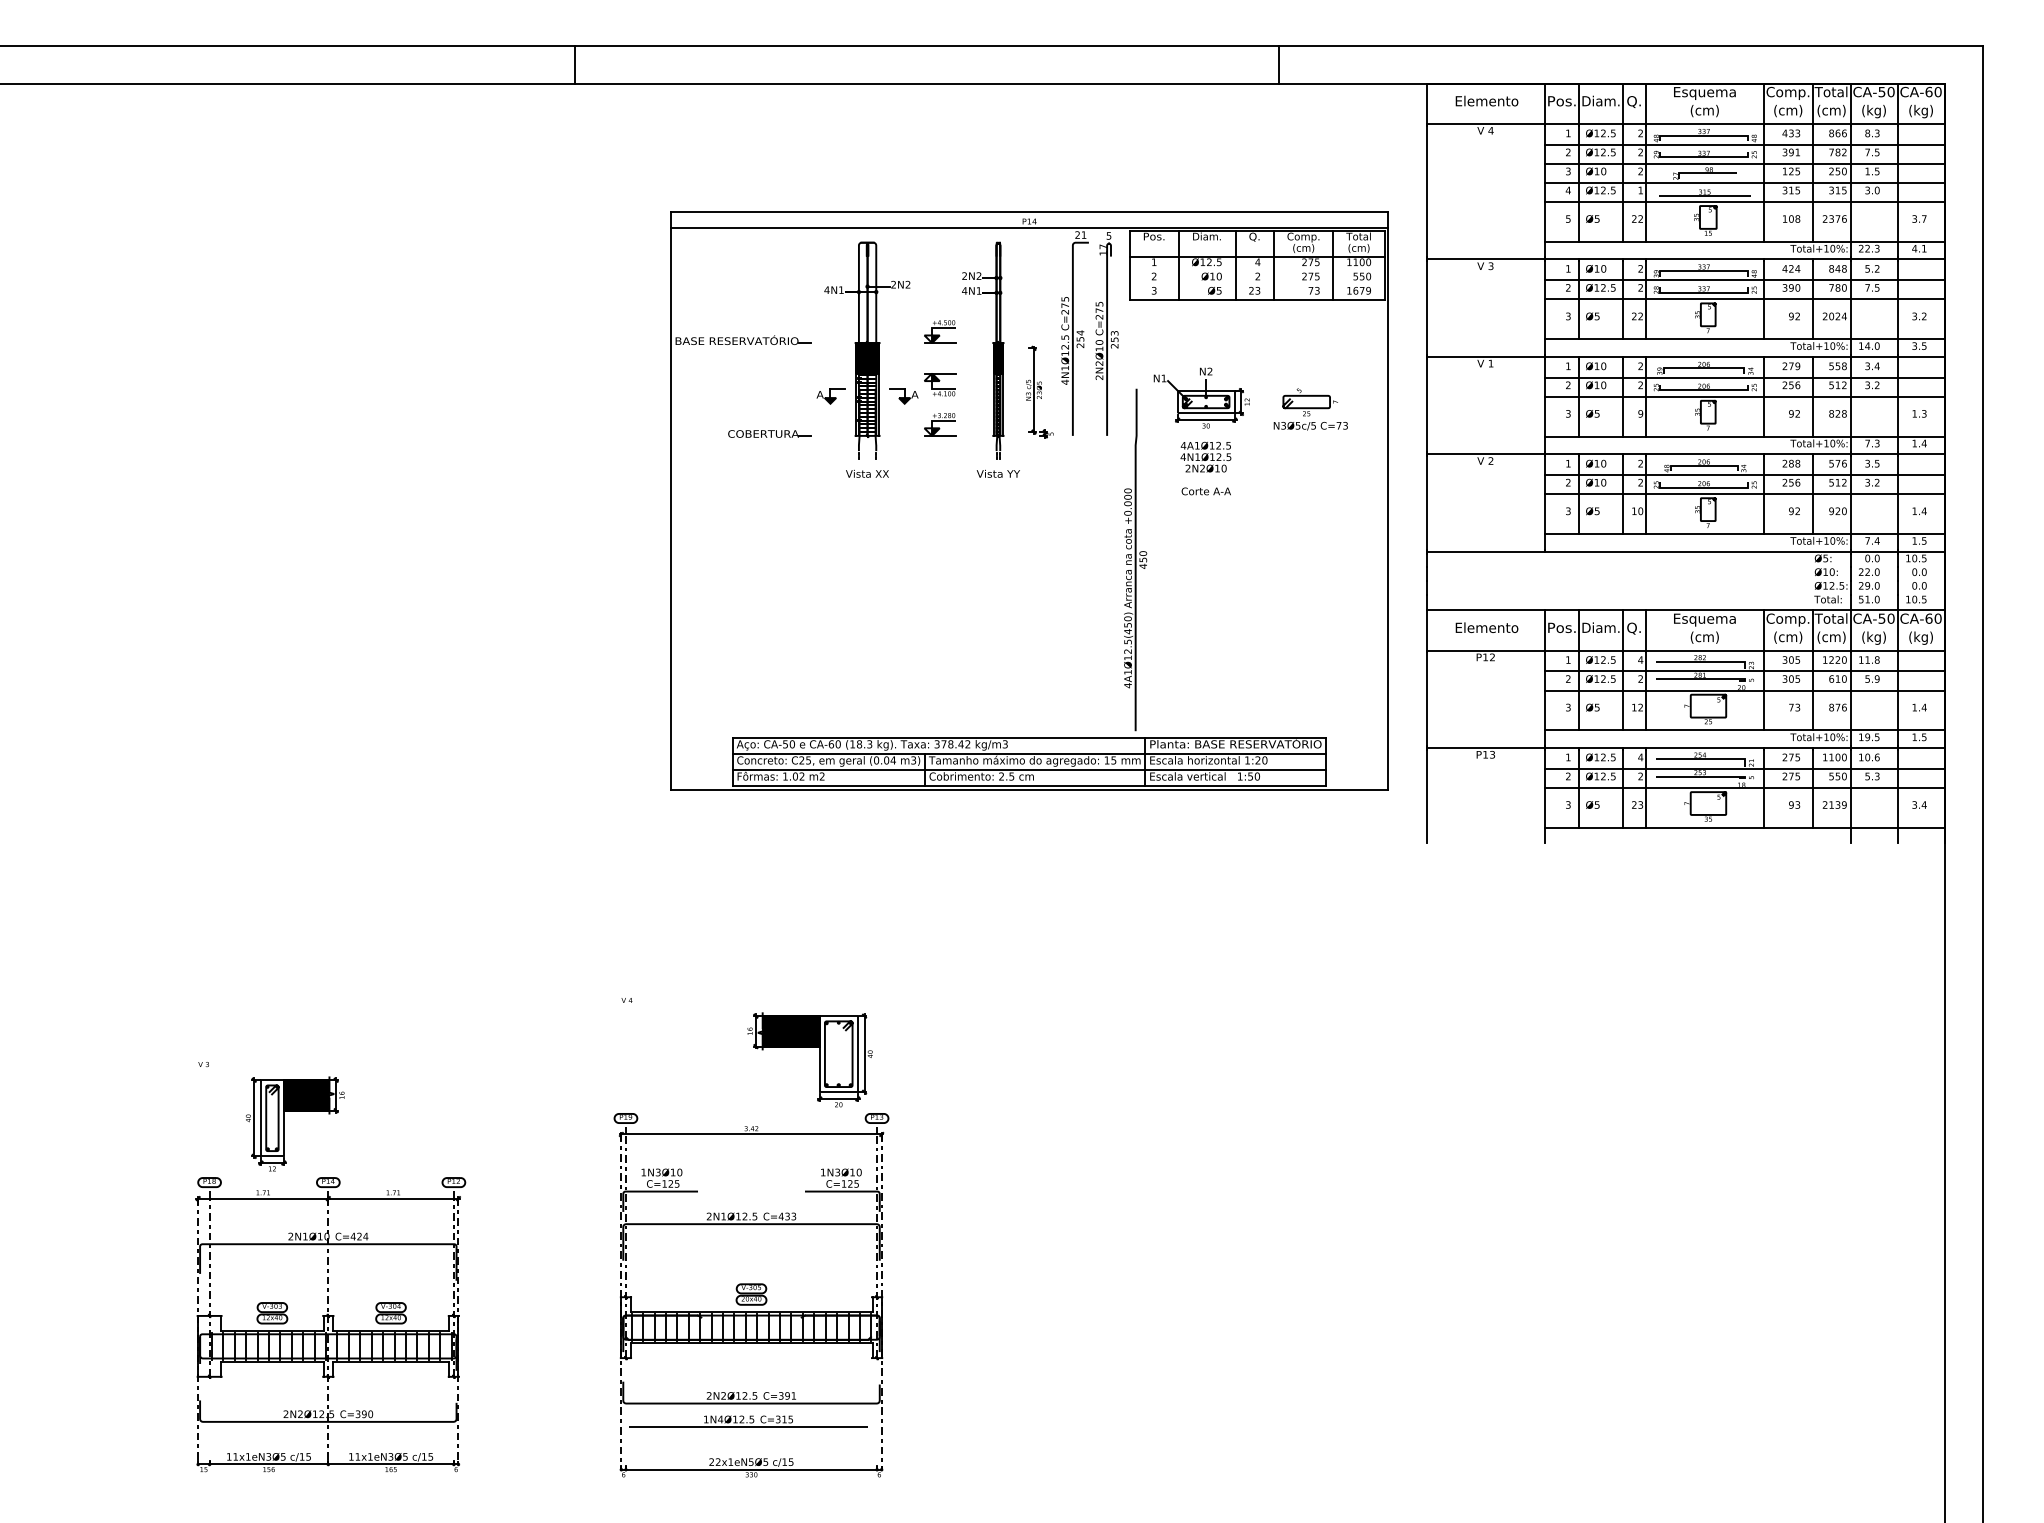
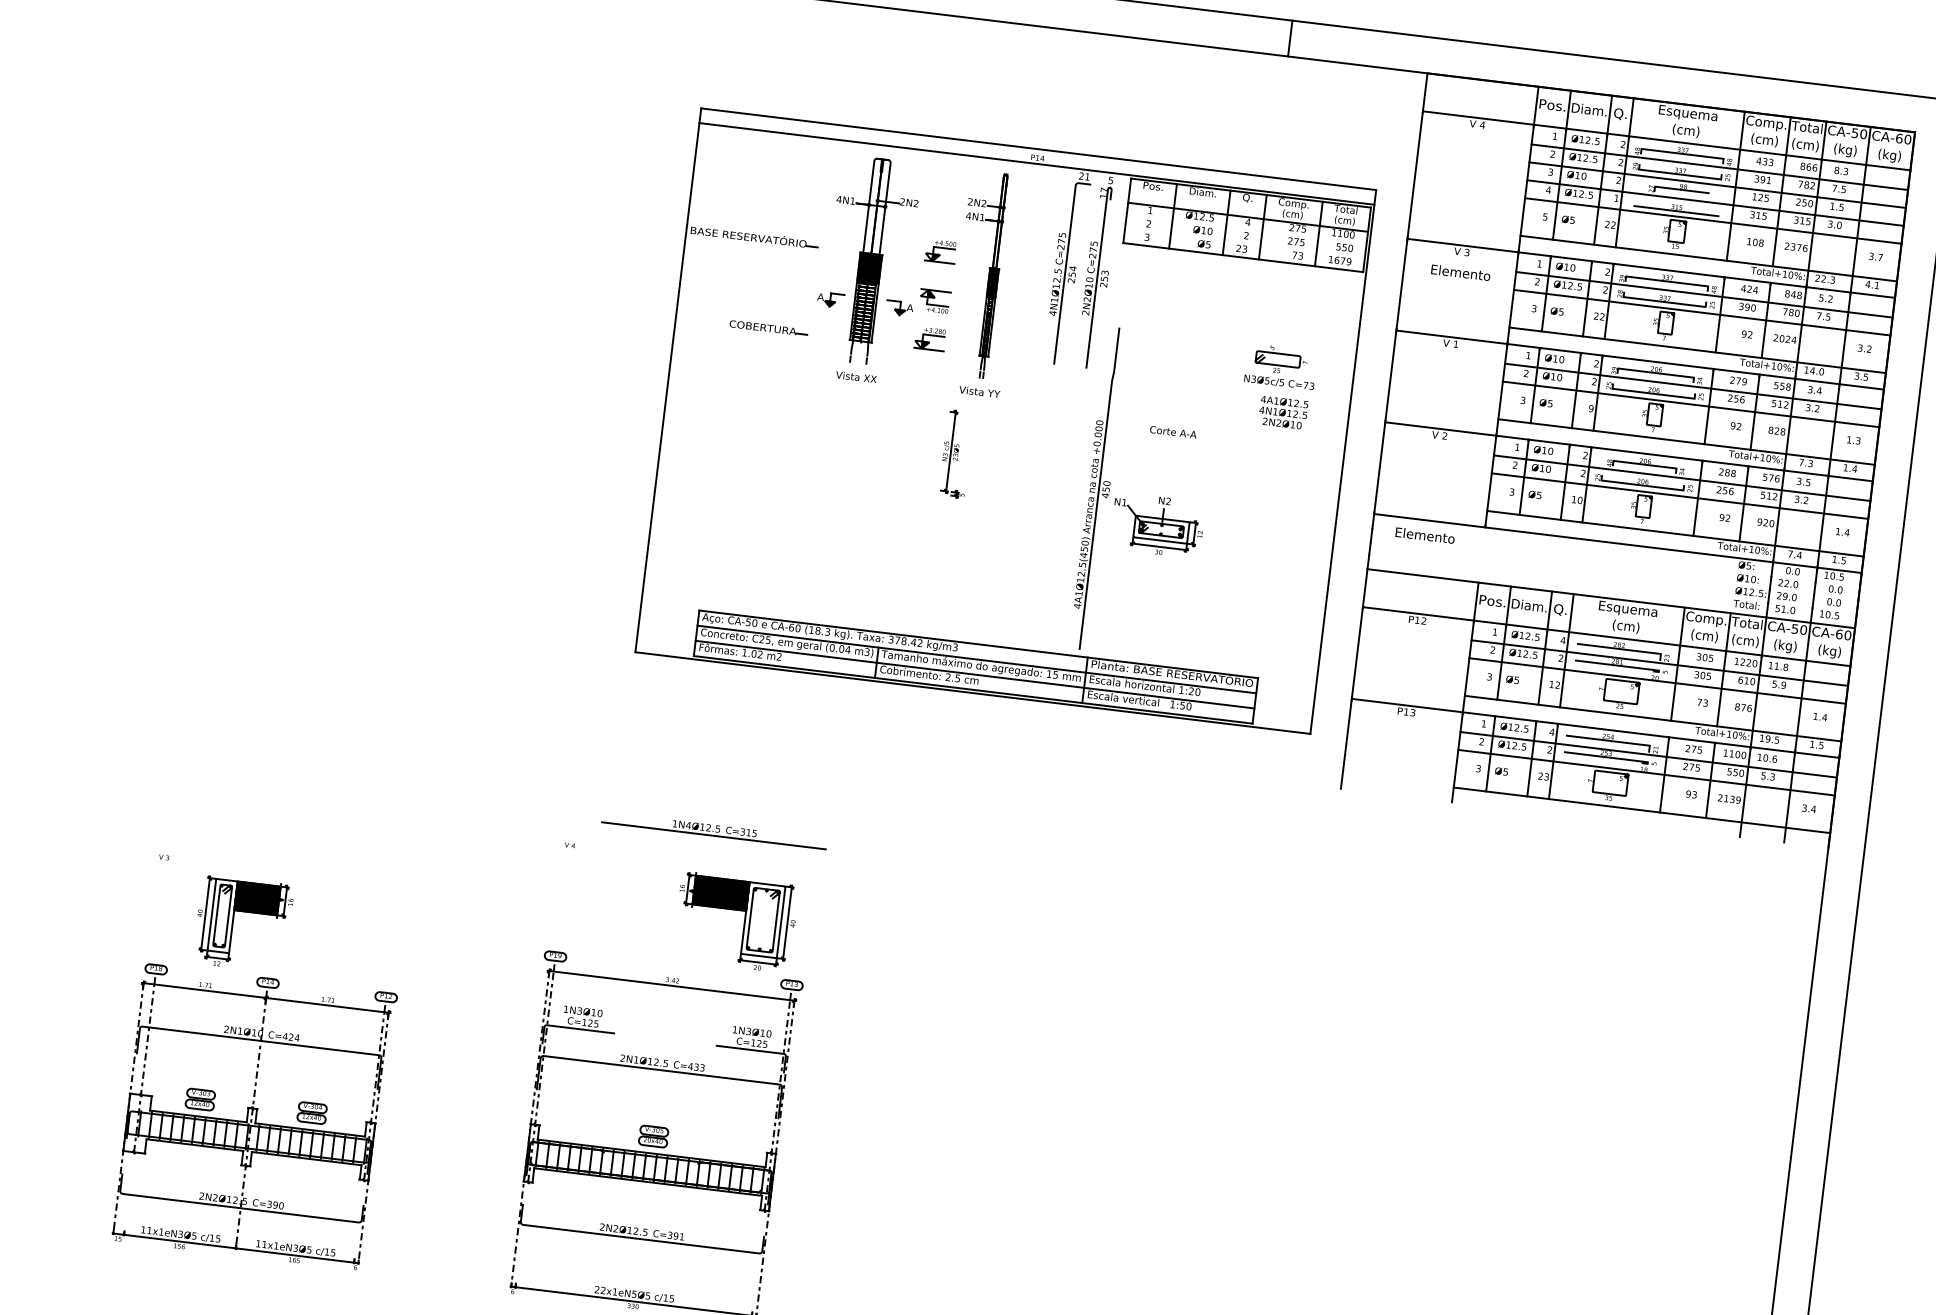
text: (1486, 100) -> (1460, 272), moved
part: (1039, 391) -> (956, 453), moved
part: (1201, 397) -> (1157, 524), moved
text: (1205, 456) -> (1283, 412), moved
text: (1486, 627) -> (1424, 535), moved
part: (748, 1421) -> (714, 830), moved

